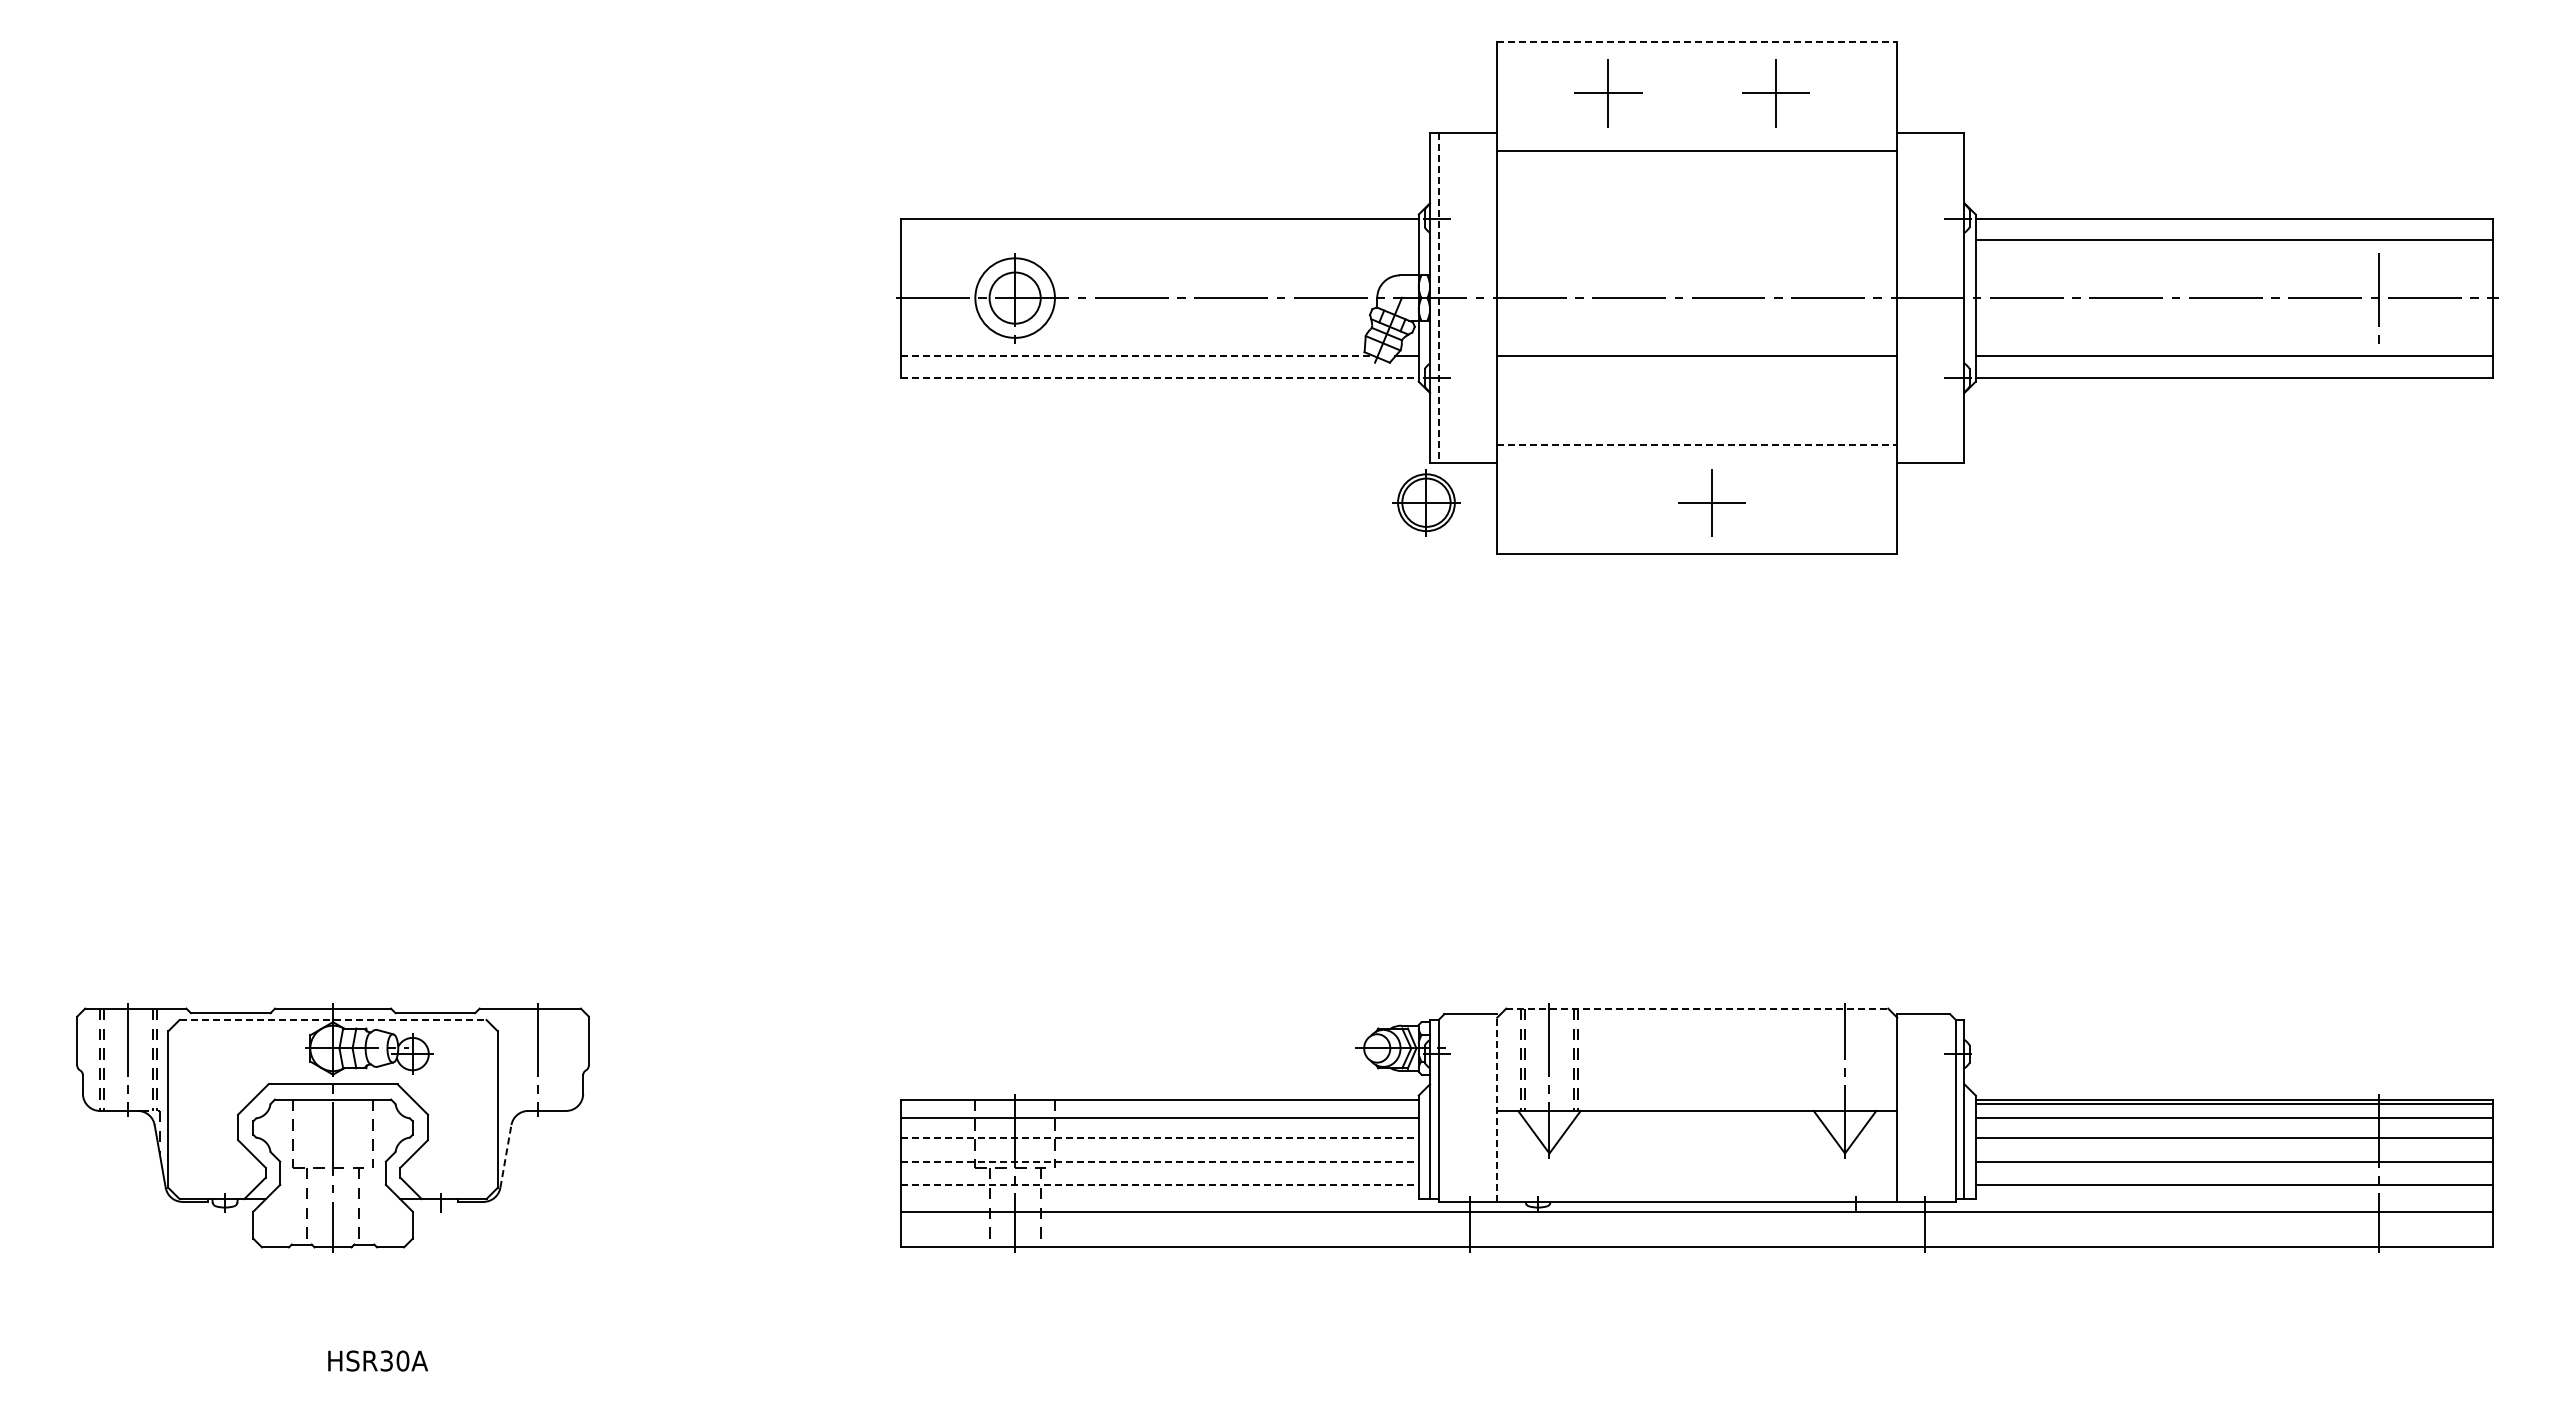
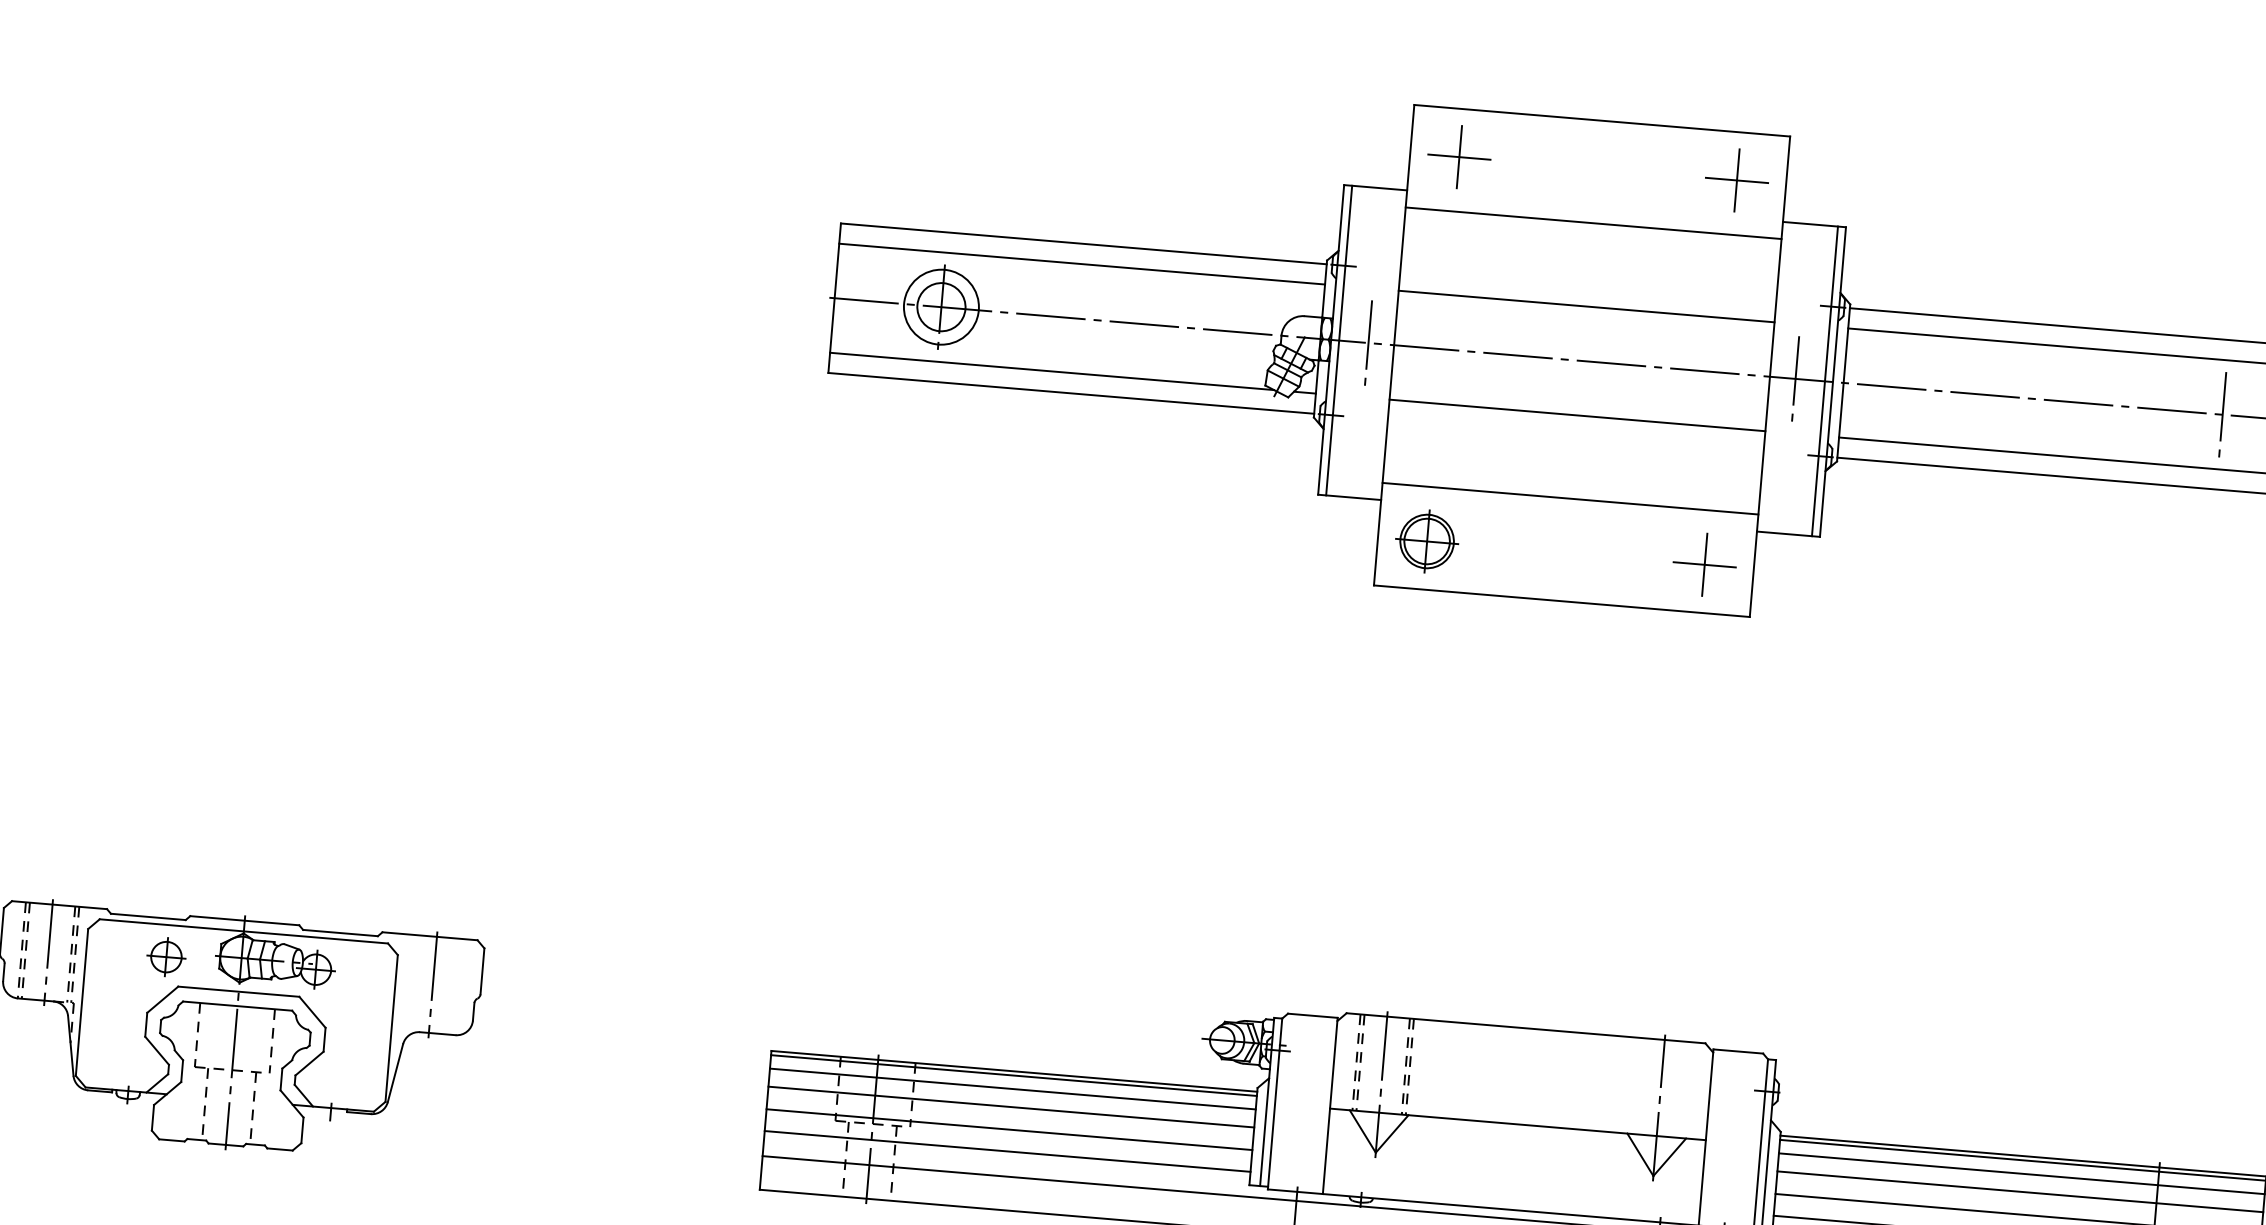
line: (1697, 42) -> (1602, 120), dashed -> solid
part: (1608, 93) -> (1459, 157), moved
part: (1775, 93) -> (1736, 180), moved
line: (1159, 240) -> (1081, 264), added
line: (1697, 240) -> (1586, 306), added
line: (1469, 297) -> (1368, 342), added
line: (1924, 297) -> (1795, 378), added
line: (1955, 297) -> (1824, 380), added
line: (1438, 298) -> (1339, 340), dashed -> solid
line: (1138, 356) -> (1052, 371), dashed -> solid
line: (1160, 377) -> (1071, 393), dashed -> solid
line: (1697, 444) -> (1570, 498), dashed -> solid
part: (1426, 502) -> (1427, 541), moved
part: (1711, 502) -> (1704, 564), moved
line: (1697, 1008) -> (1526, 1028), dashed -> solid
line: (333, 1020) -> (244, 931), dashed -> solid
part: (253, 1053) -> (166, 956), added
line: (1159, 1104) -> (1013, 1075), added
line: (1497, 1108) -> (1330, 1106), dashed -> solid
line: (1160, 1137) -> (1011, 1106), dashed -> solid
line: (505, 1156) -> (395, 1073), dashed -> solid
line: (1160, 1161) -> (1009, 1129), dashed -> solid
line: (1160, 1184) -> (1008, 1151), dashed -> solid

